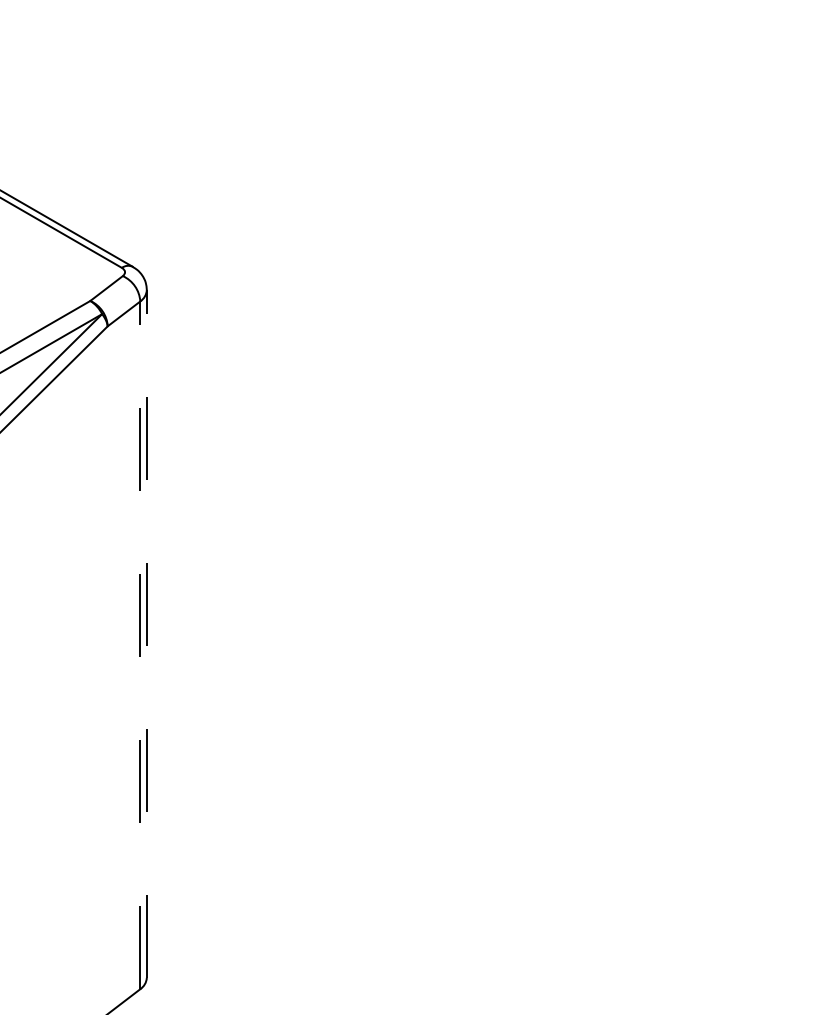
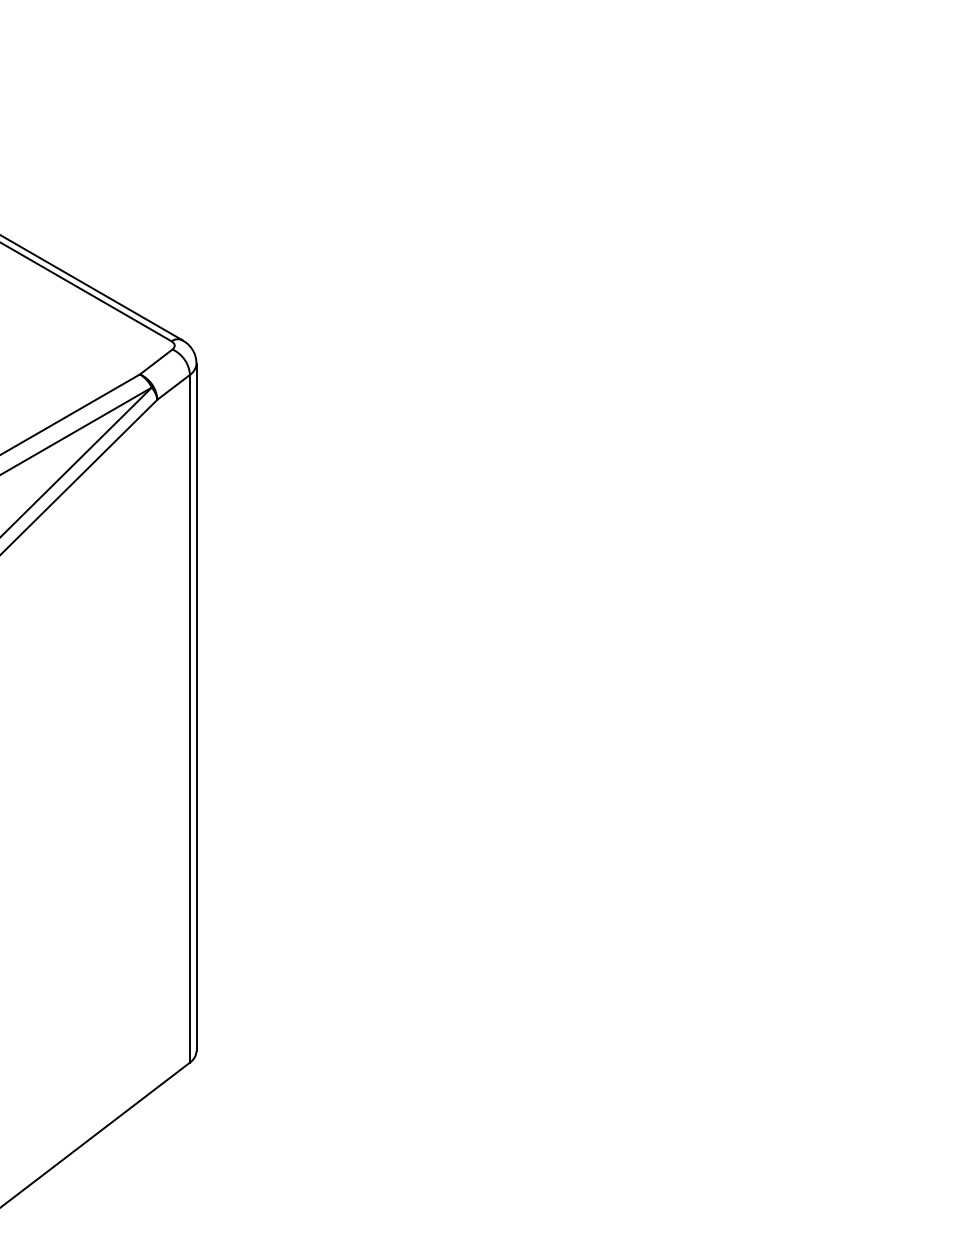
line: (146, 634) -> (196, 707), dashed -> solid
line: (139, 645) -> (189, 718), dashed -> solid

